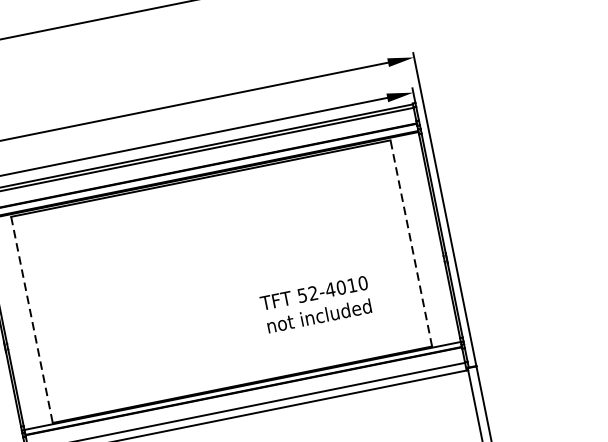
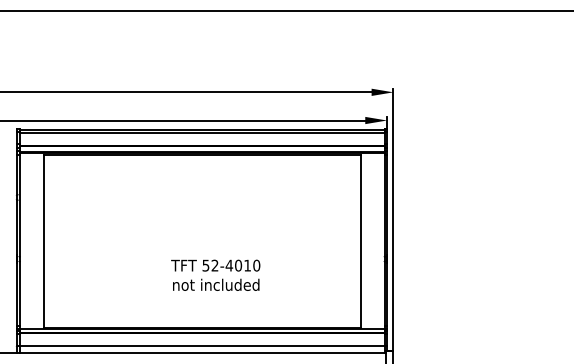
line: (410, 242) -> (360, 240), dashed -> solid
text: (315, 303) -> (215, 274), moved
line: (31, 319) -> (43, 241), dashed -> solid

